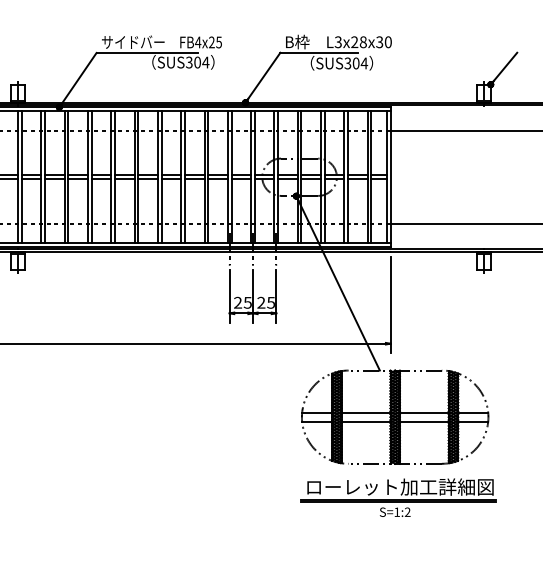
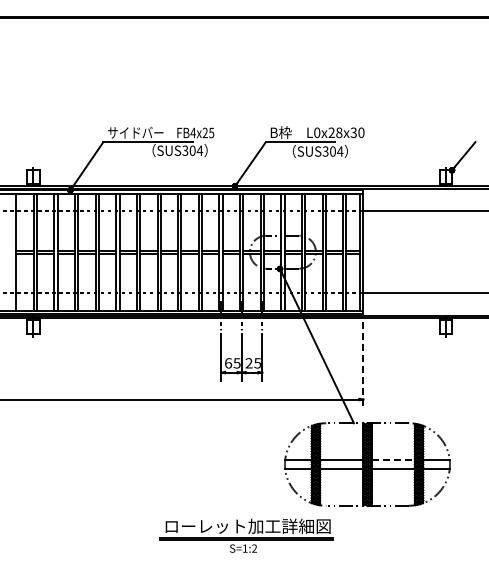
text: (338, 41) -> (317, 132), L3x28x30 -> L0x28x30
text: (238, 303) -> (228, 363), 25 -> 65
line: (390, 305) -> (363, 365), solid -> dashed
line: (424, 412) -> (393, 460), solid -> dashed
part: (398, 497) -> (246, 535), moved

